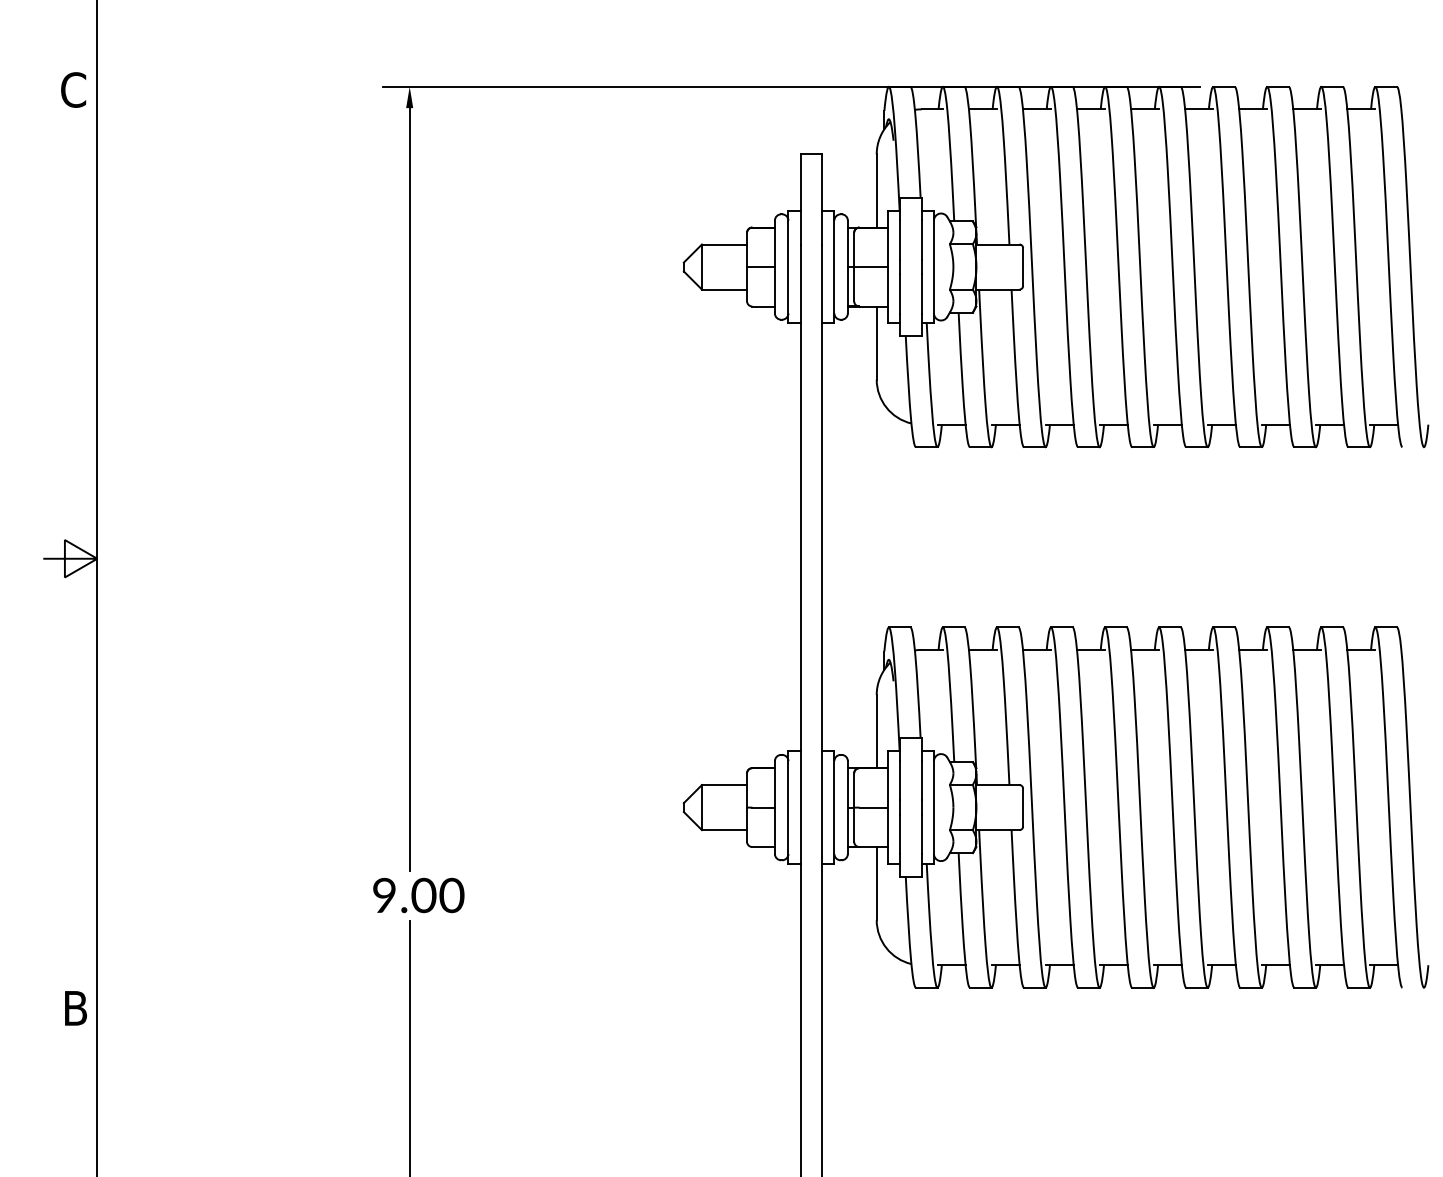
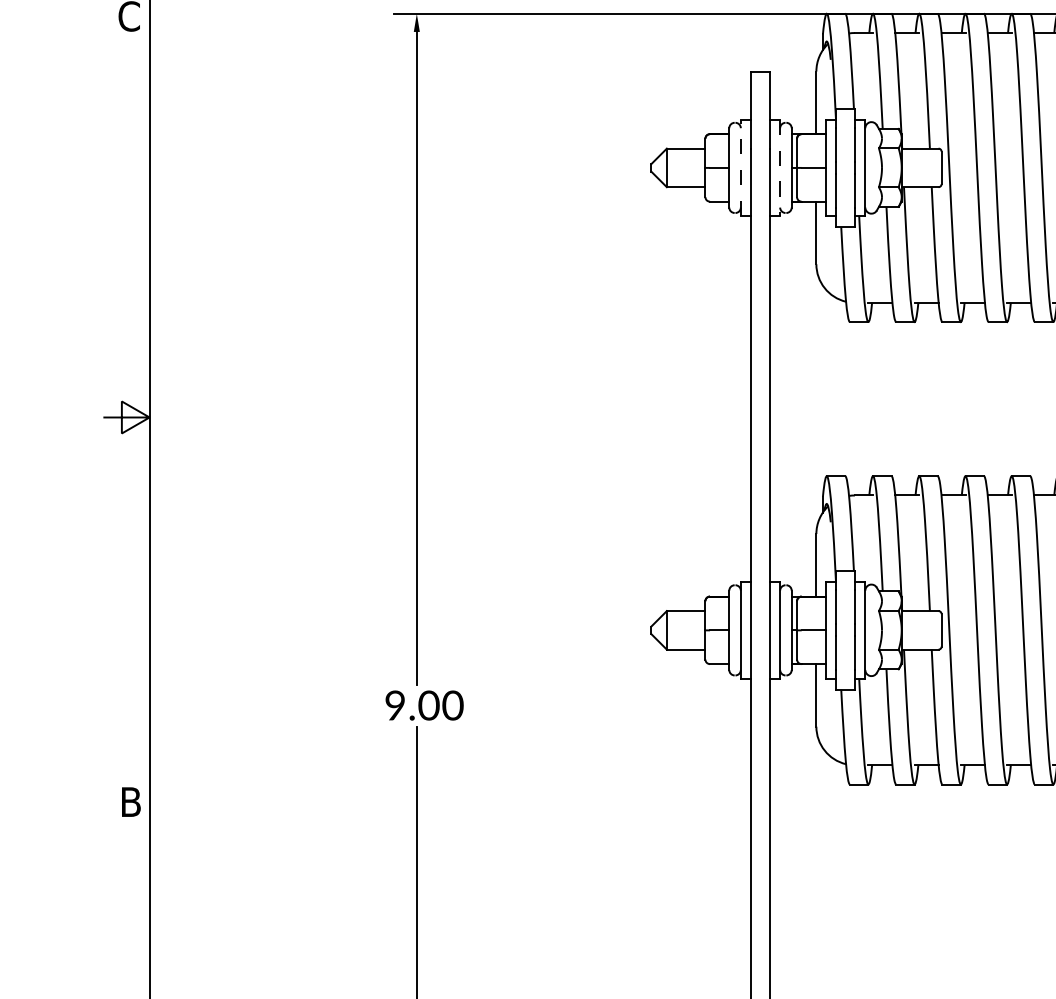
line: (788, 266) -> (740, 167), solid -> dashed
line: (834, 267) -> (780, 168), solid -> dashed

